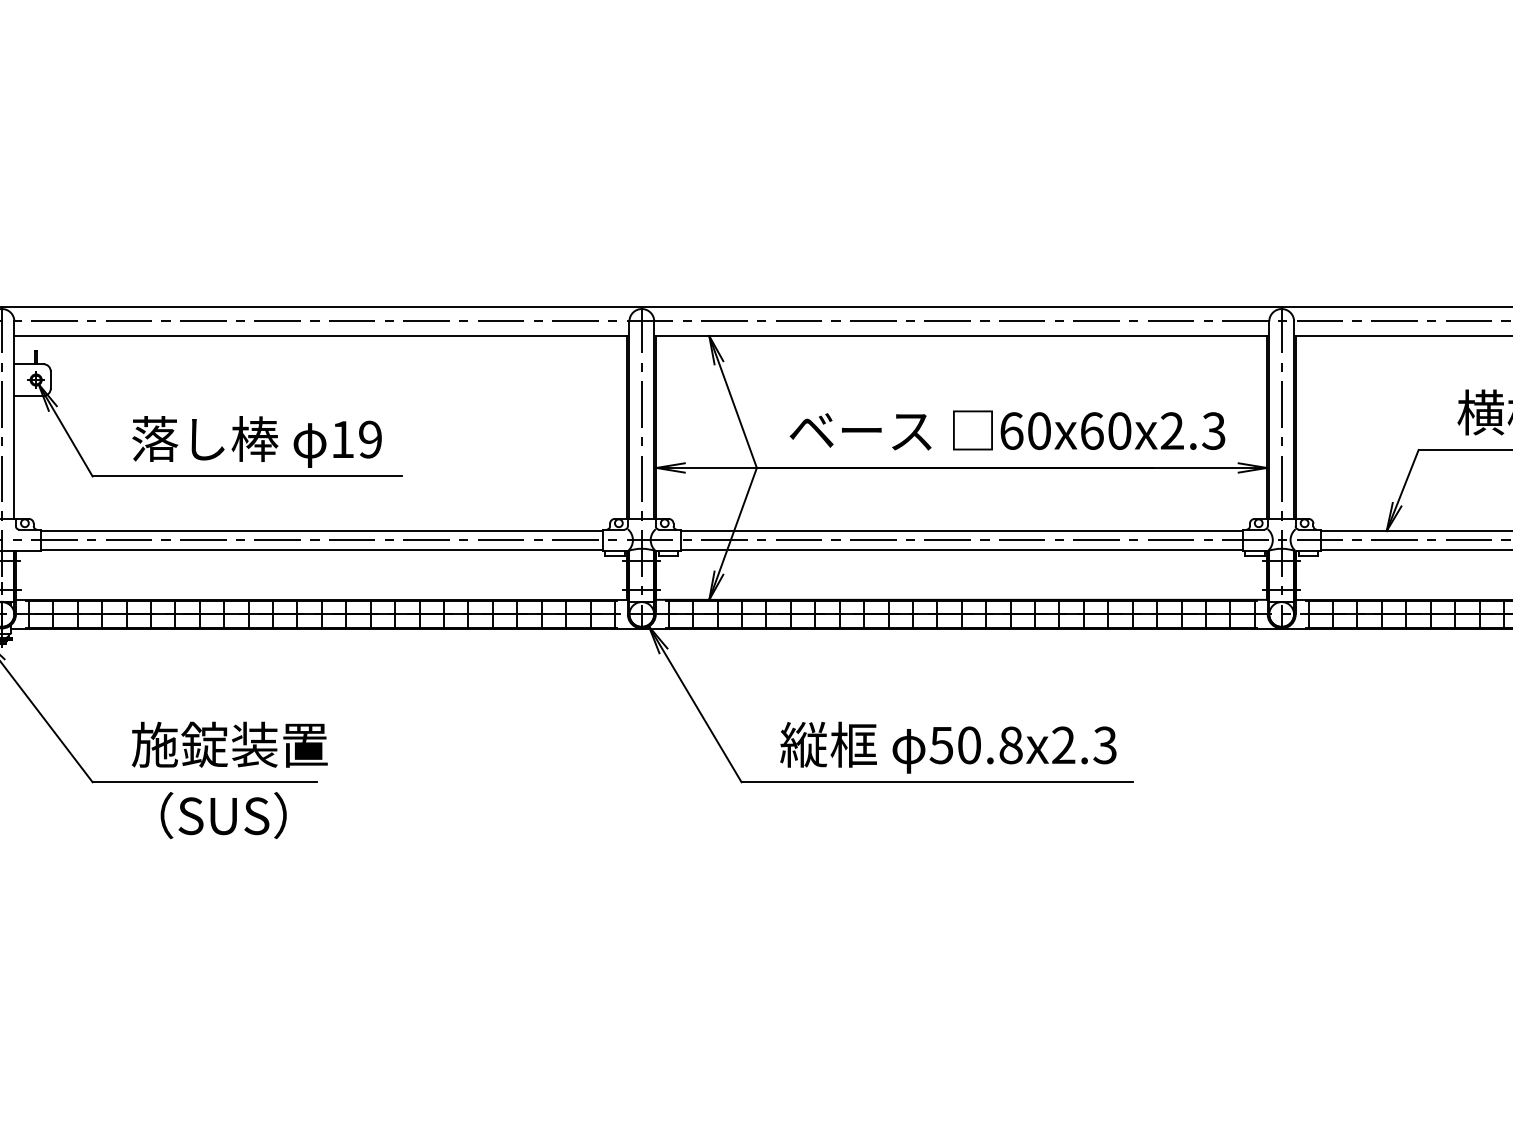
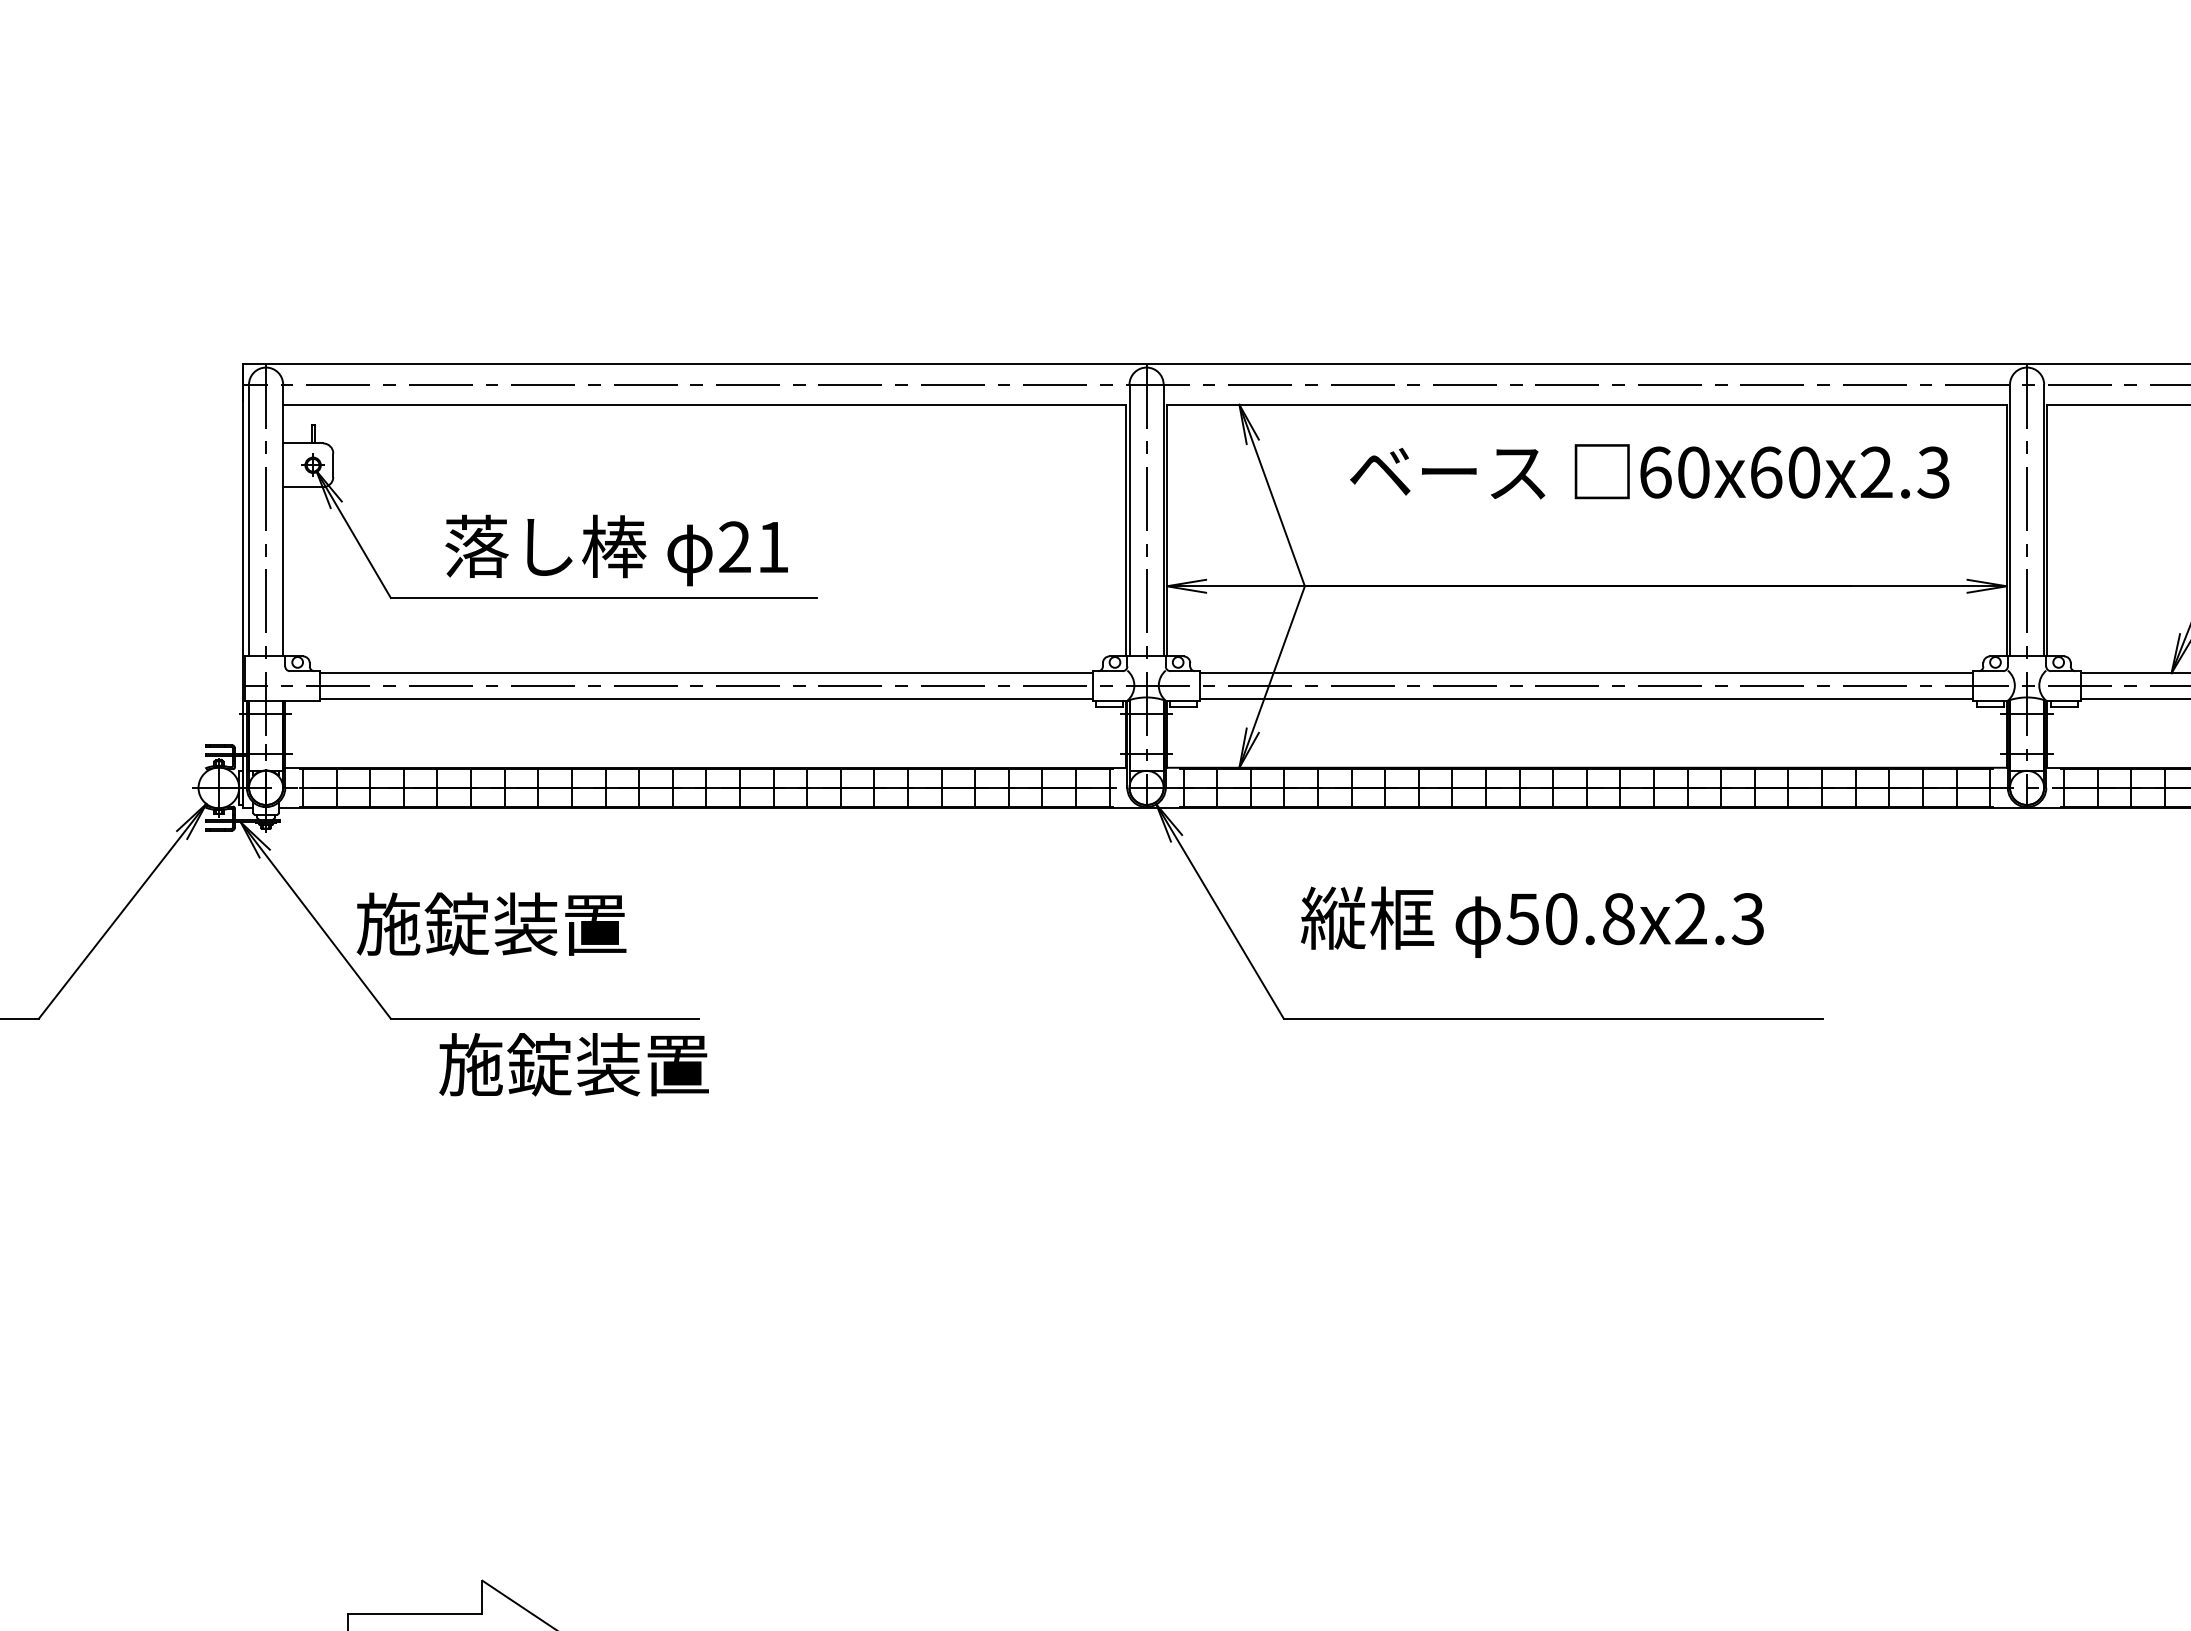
text: (1007, 430) -> (1649, 471), moved
text: (356, 439) -> (753, 547), 19 -> 21
text: (229, 744) -> (491, 923), moved
text: (948, 747) -> (1532, 921), moved
text: (225, 815) -> (573, 1064), （SUS） -> 施錠装置

